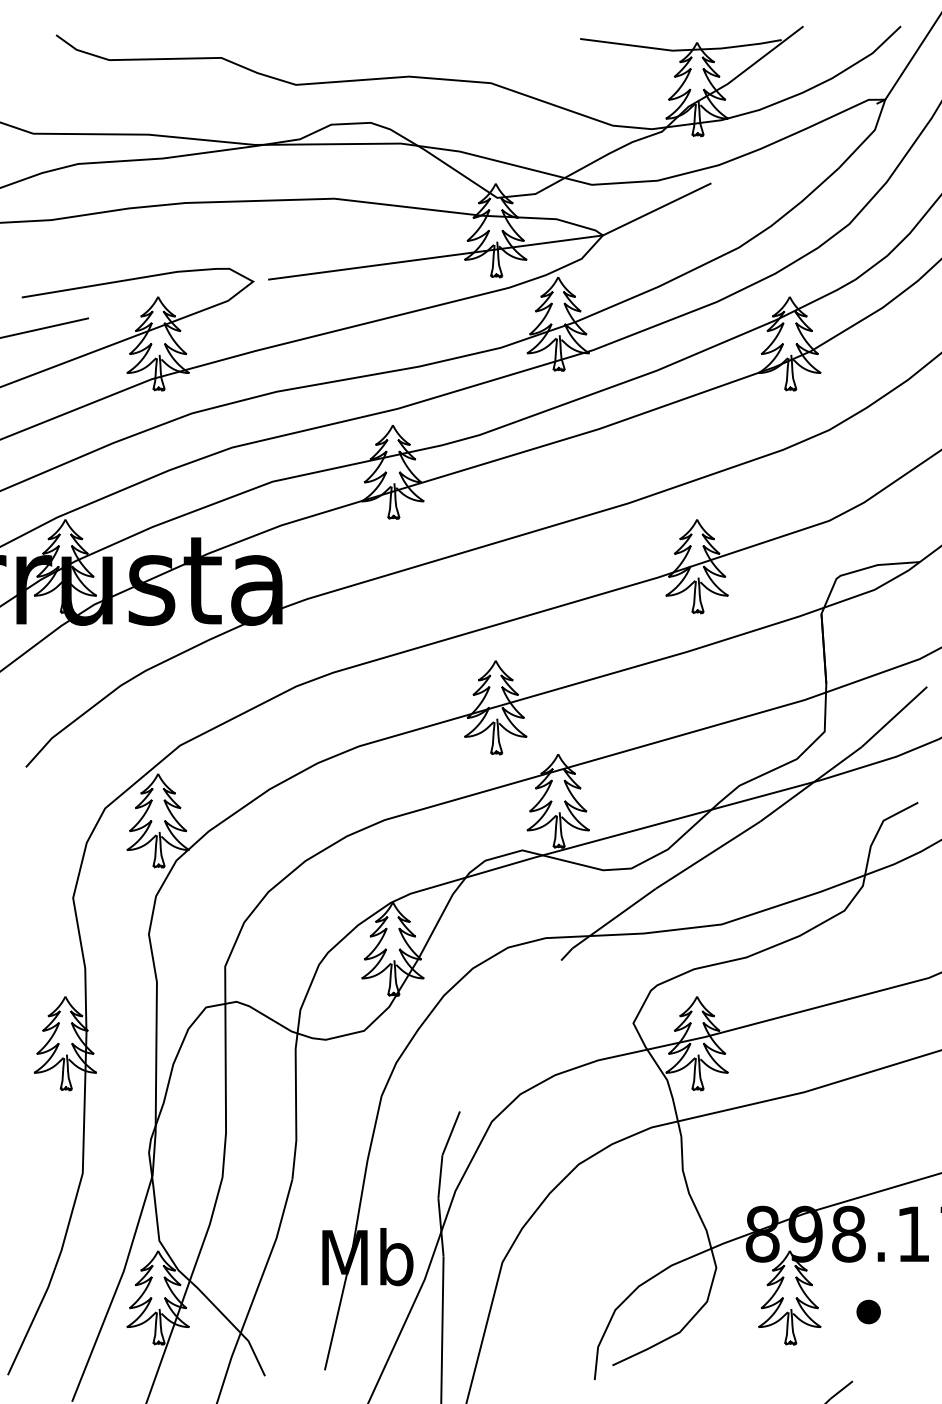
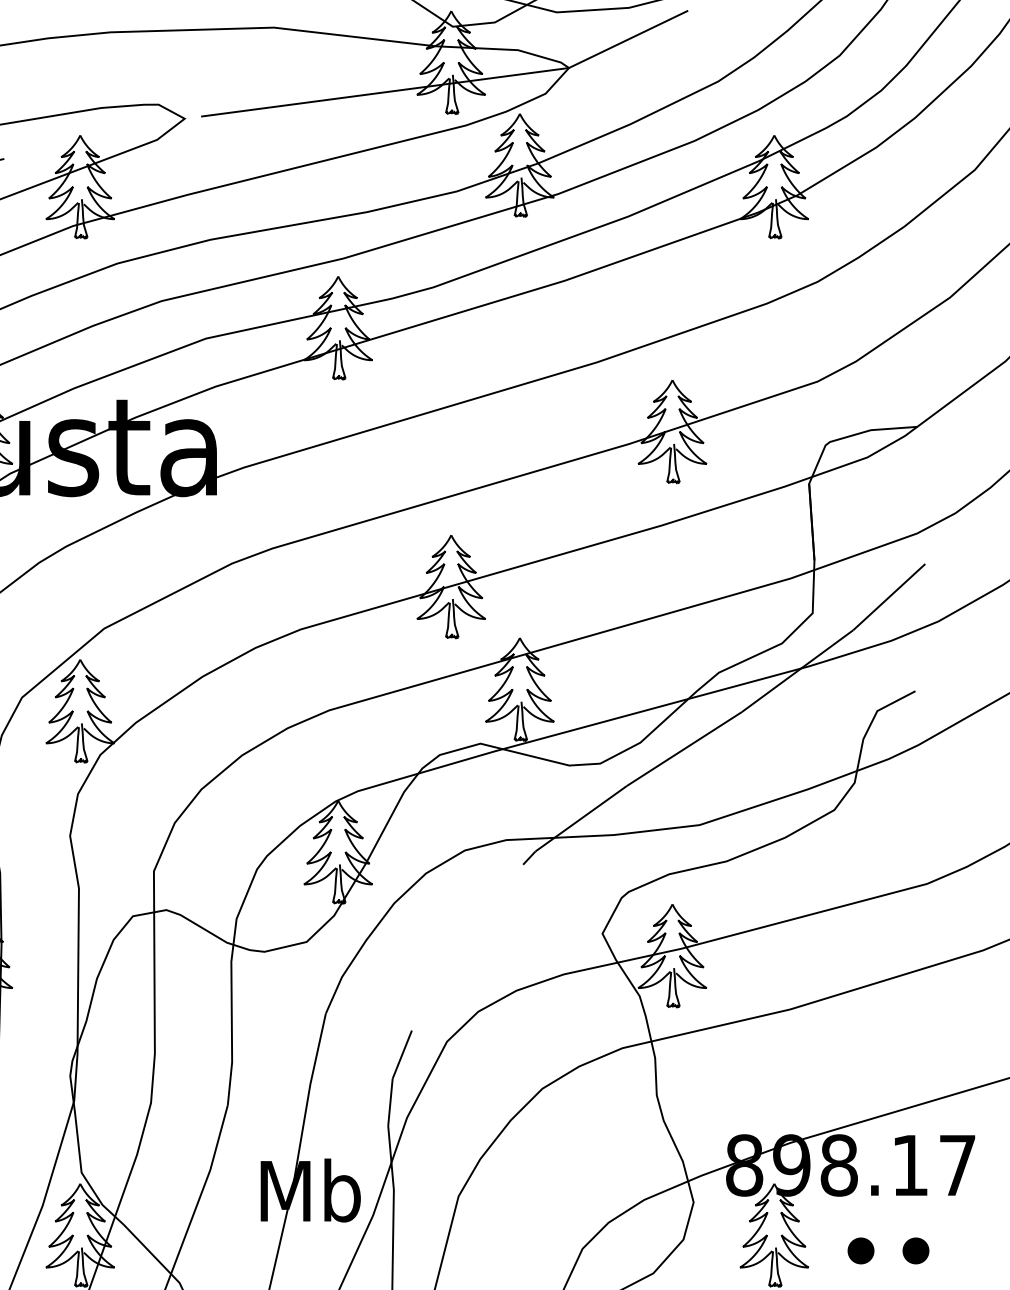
part: (918, 1311) -> (915, 1250), added

